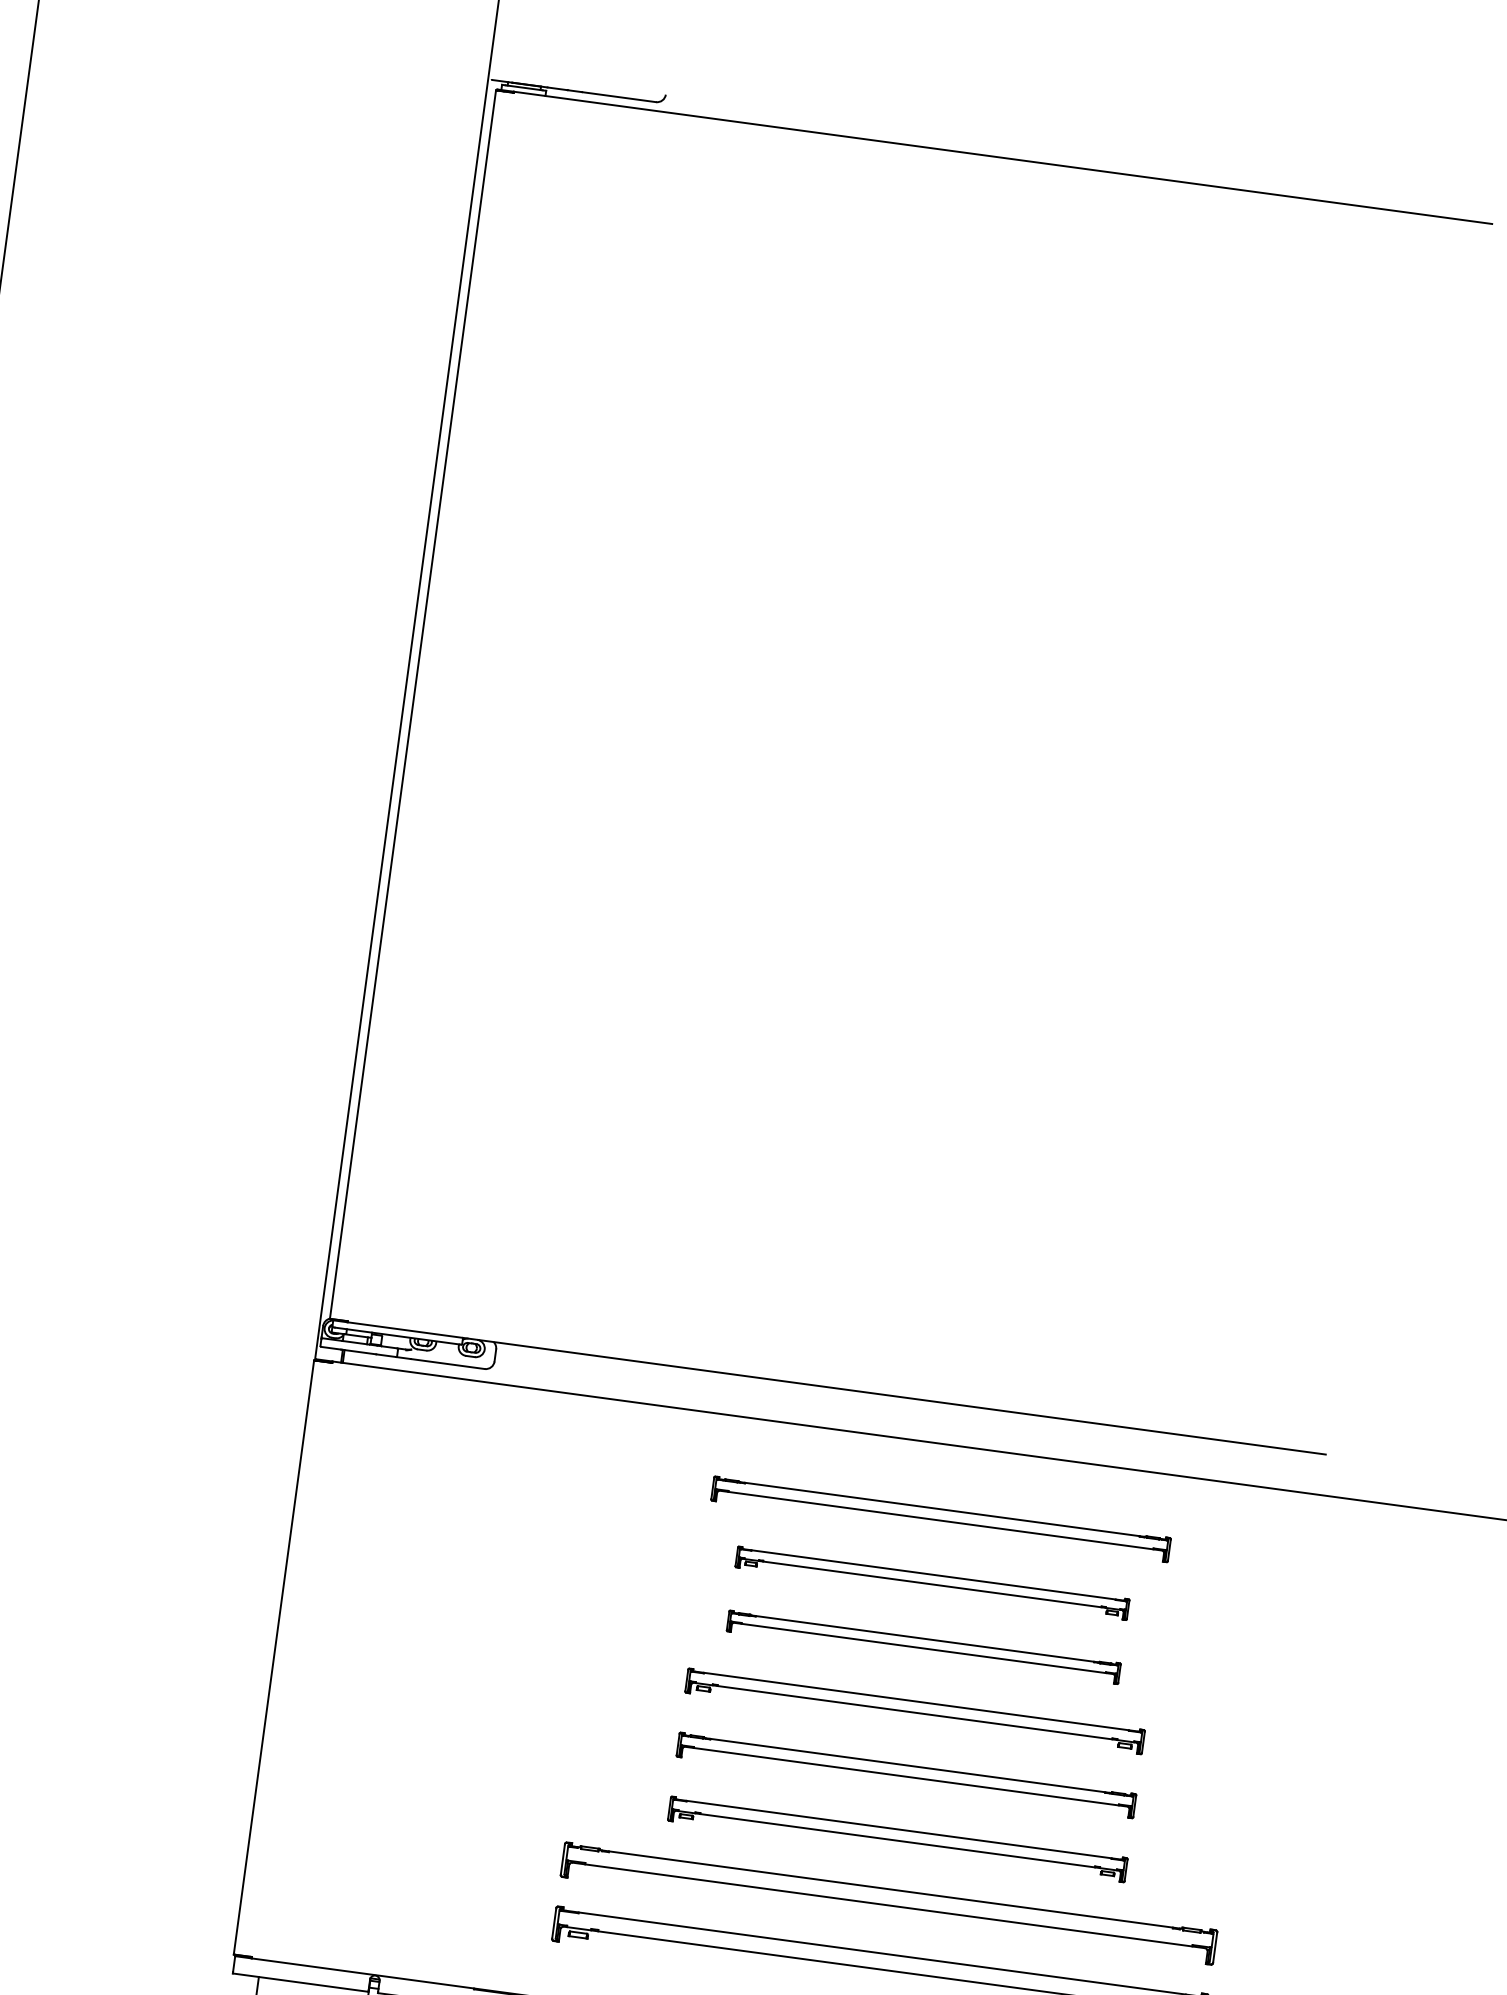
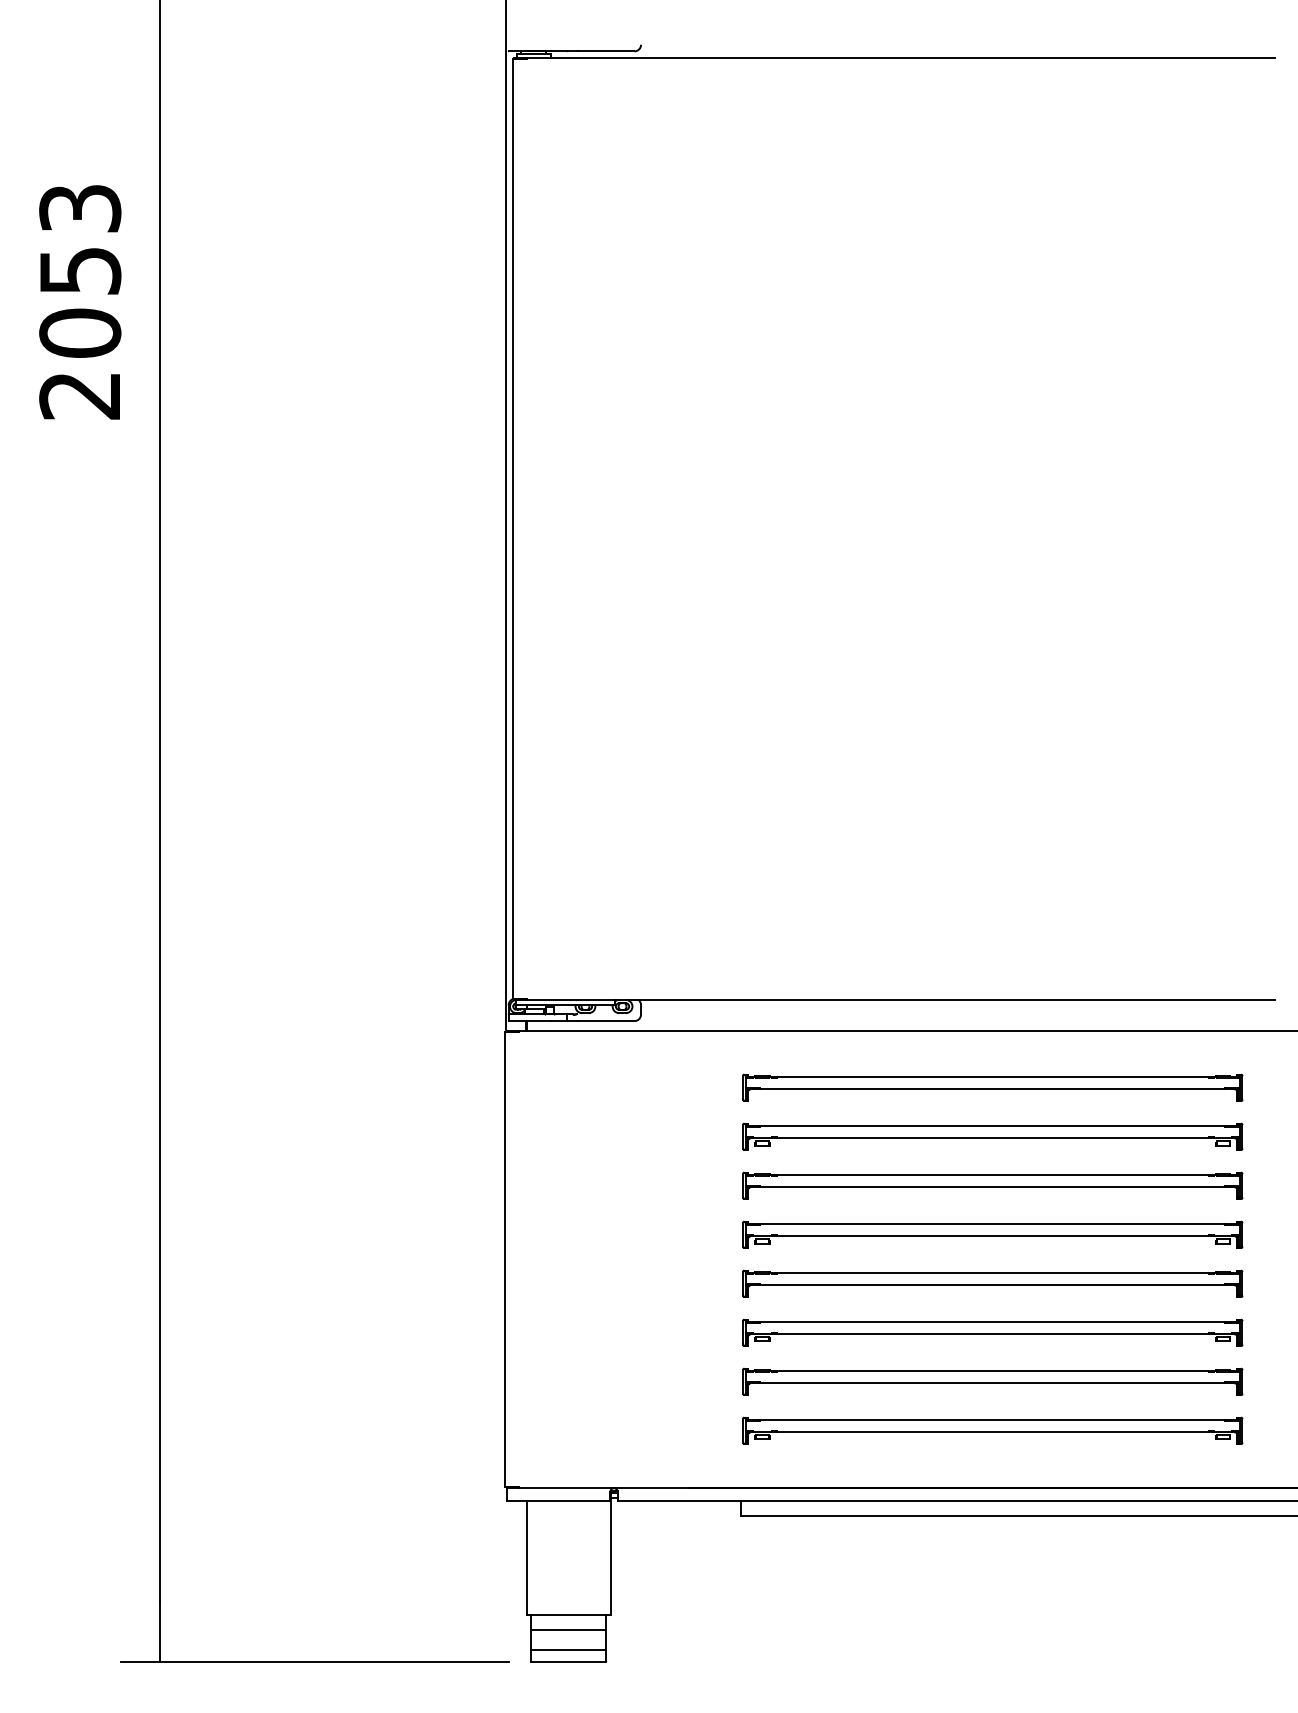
part: (940, 1518) -> (992, 1087), size x1.43
part: (932, 1582) -> (992, 1136), size x1.67
part: (923, 1647) -> (992, 1185), size x1.67
part: (914, 1711) -> (992, 1234), size x1.43
part: (906, 1775) -> (992, 1283), size x1.43
part: (897, 1839) -> (992, 1332), size x1.43

